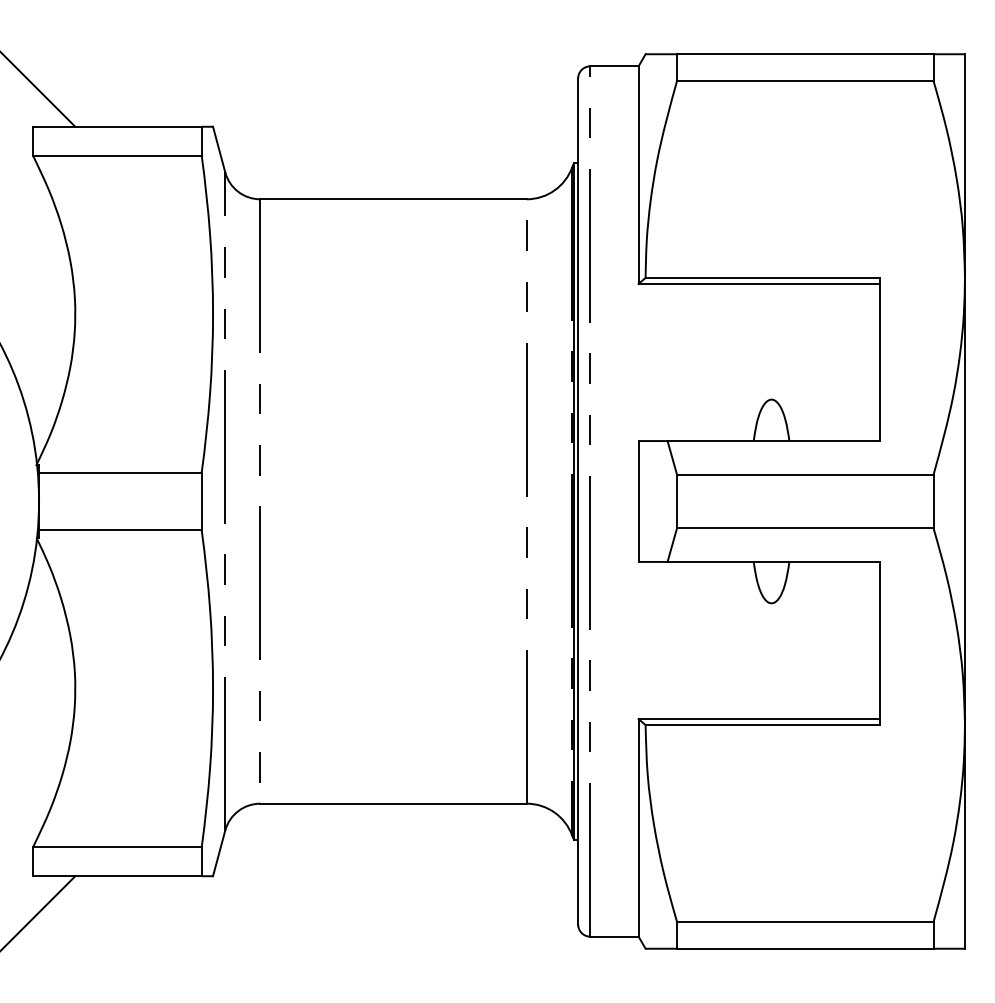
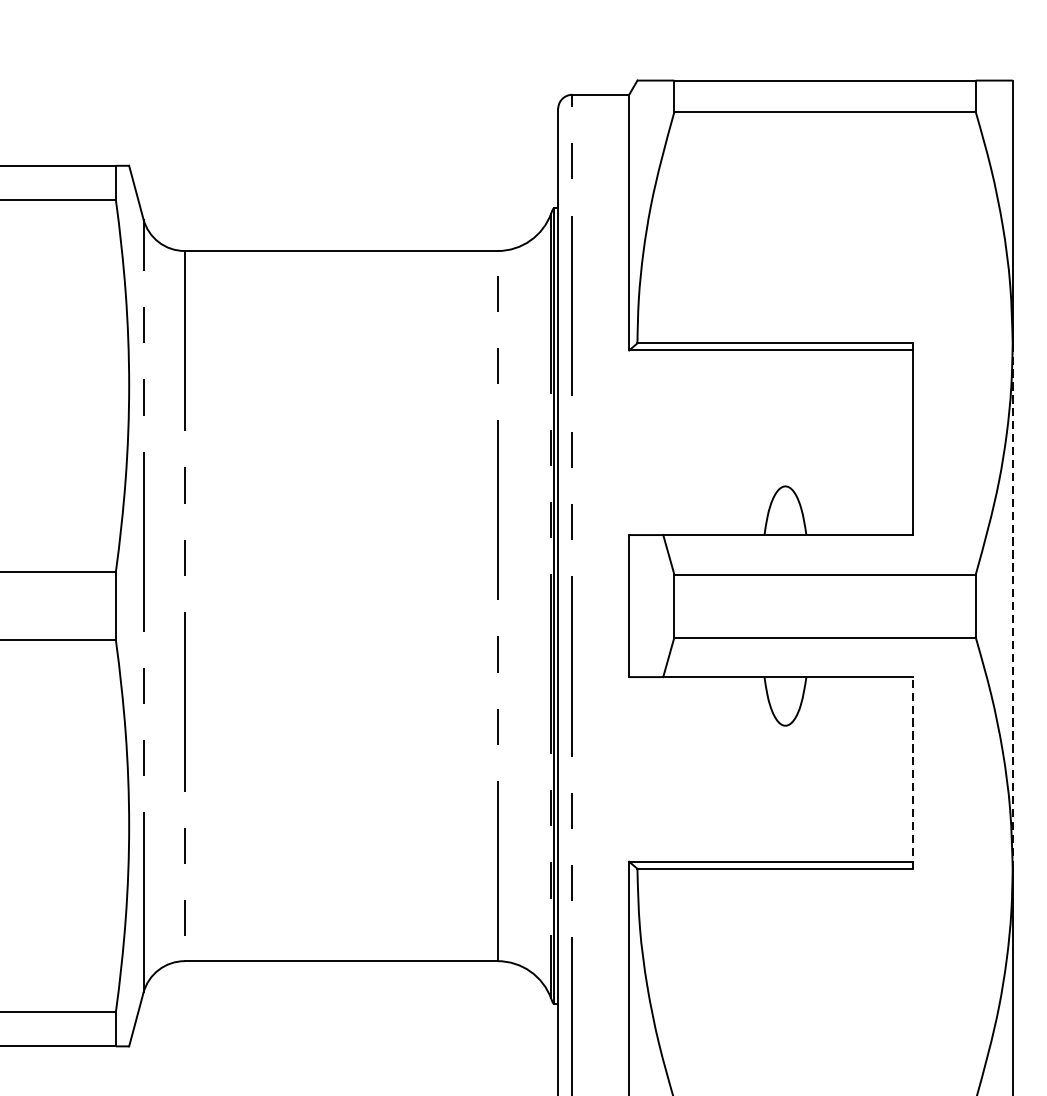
line: (964, 501) -> (1012, 606), solid -> dashed
line: (880, 643) -> (913, 772), solid -> dashed

